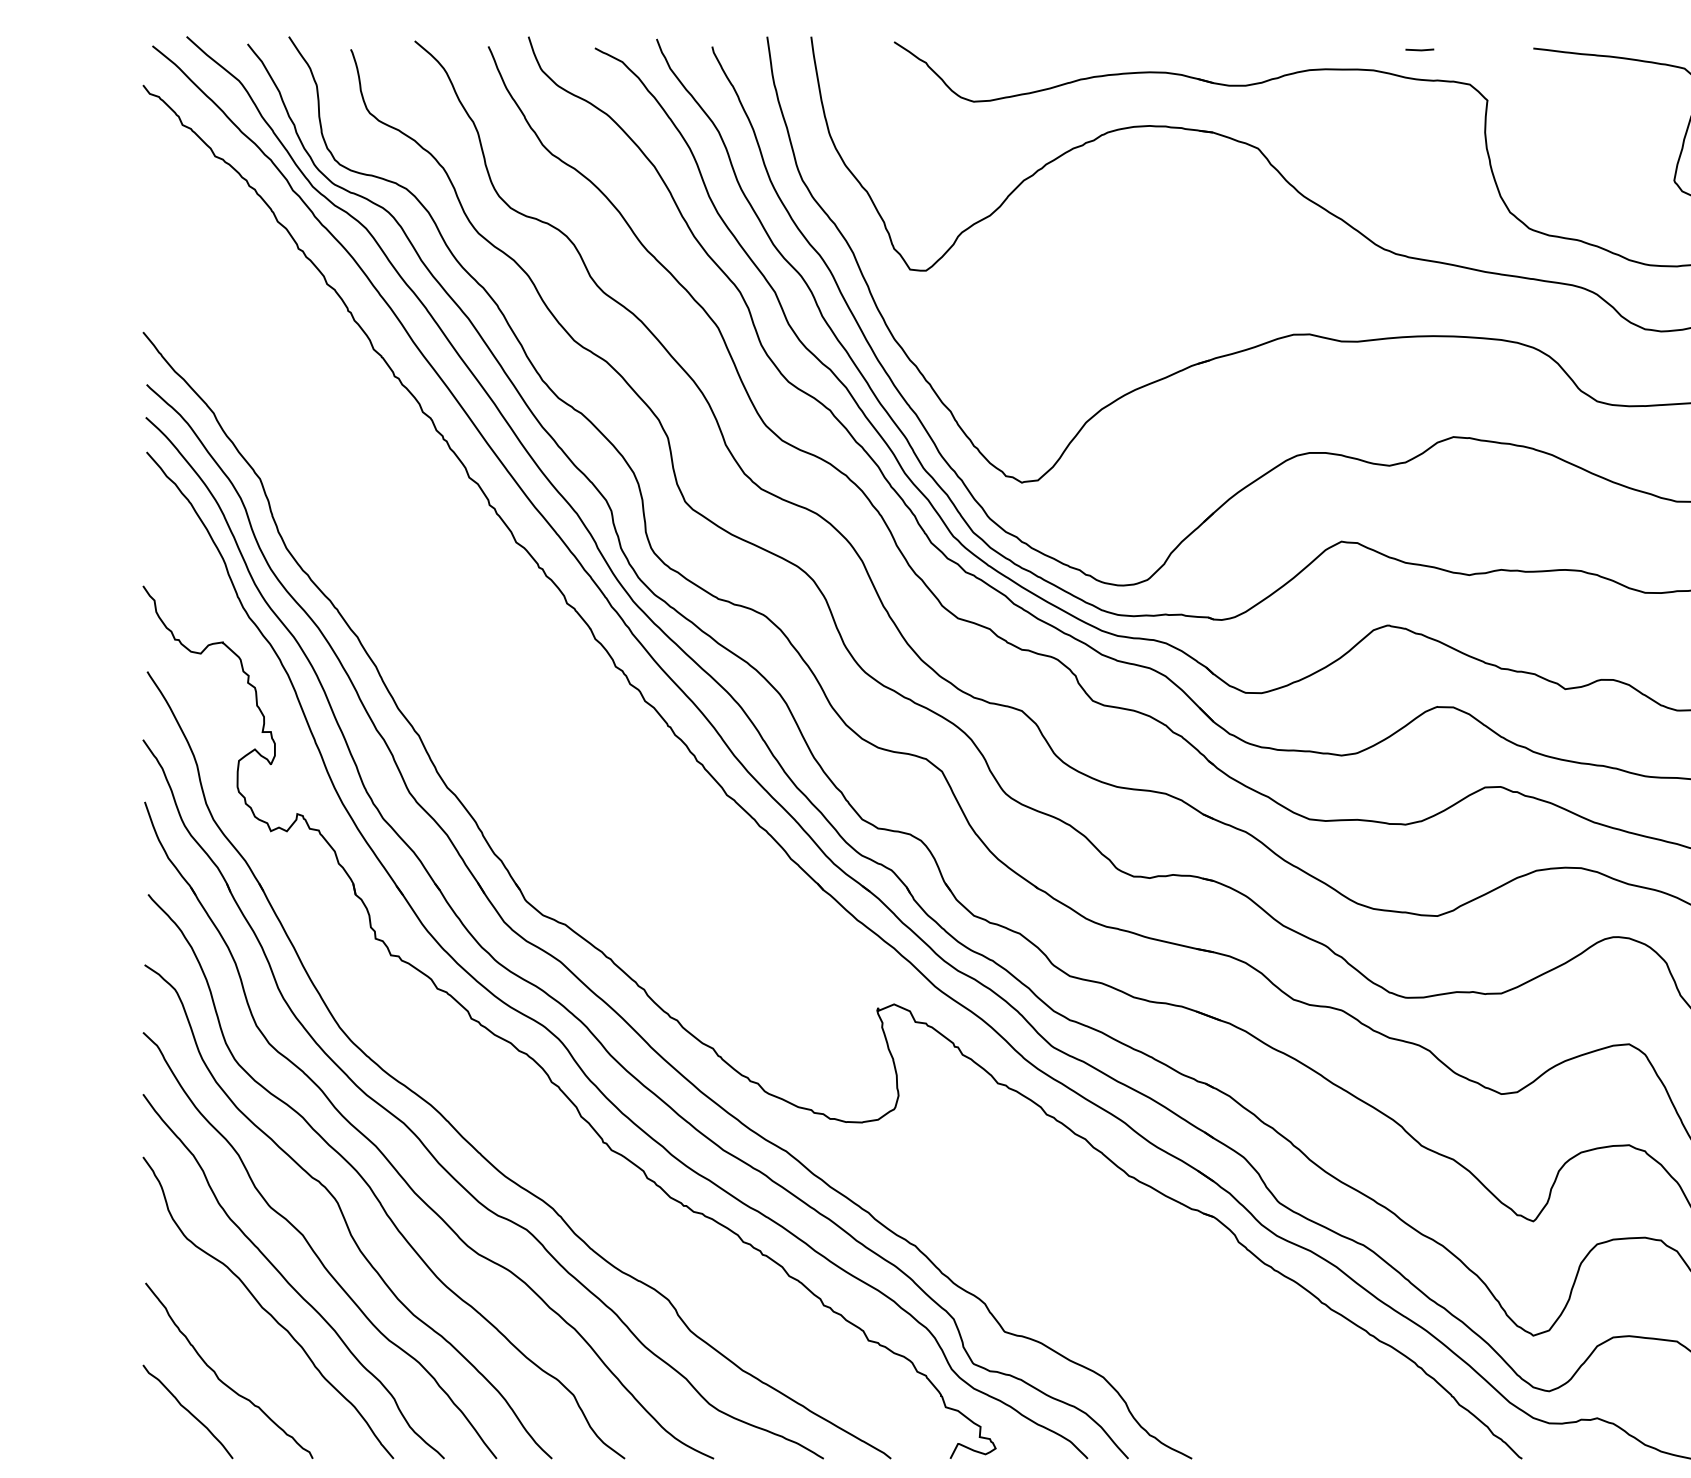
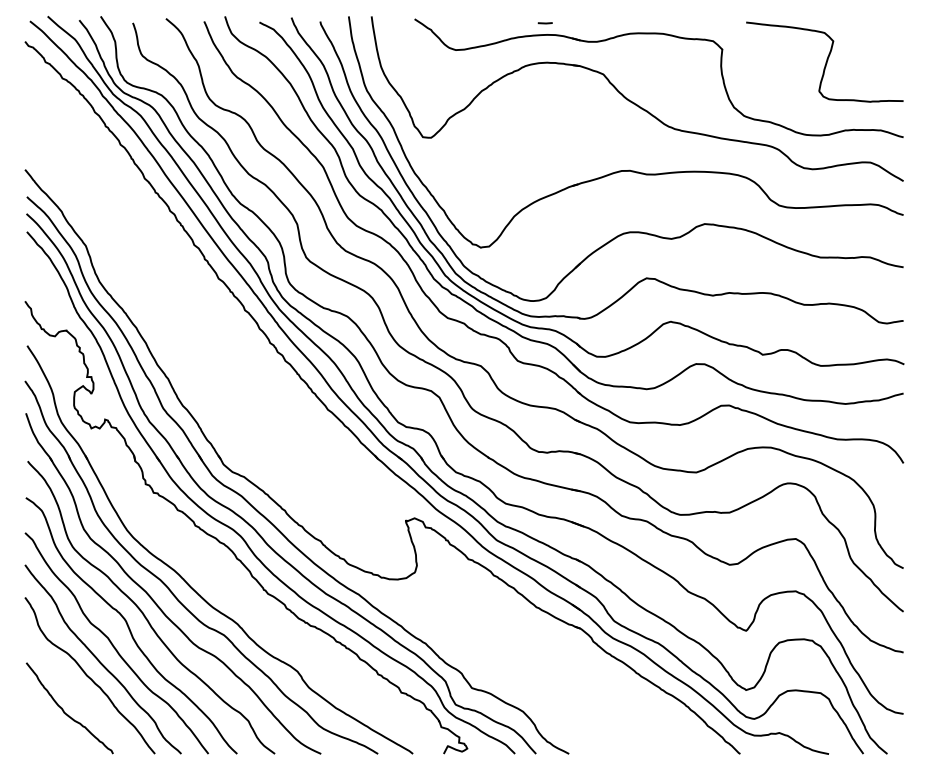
line: (1418, 50) -> (544, 23), moved
curve: (188, 1411) -> (48, 729), removed

